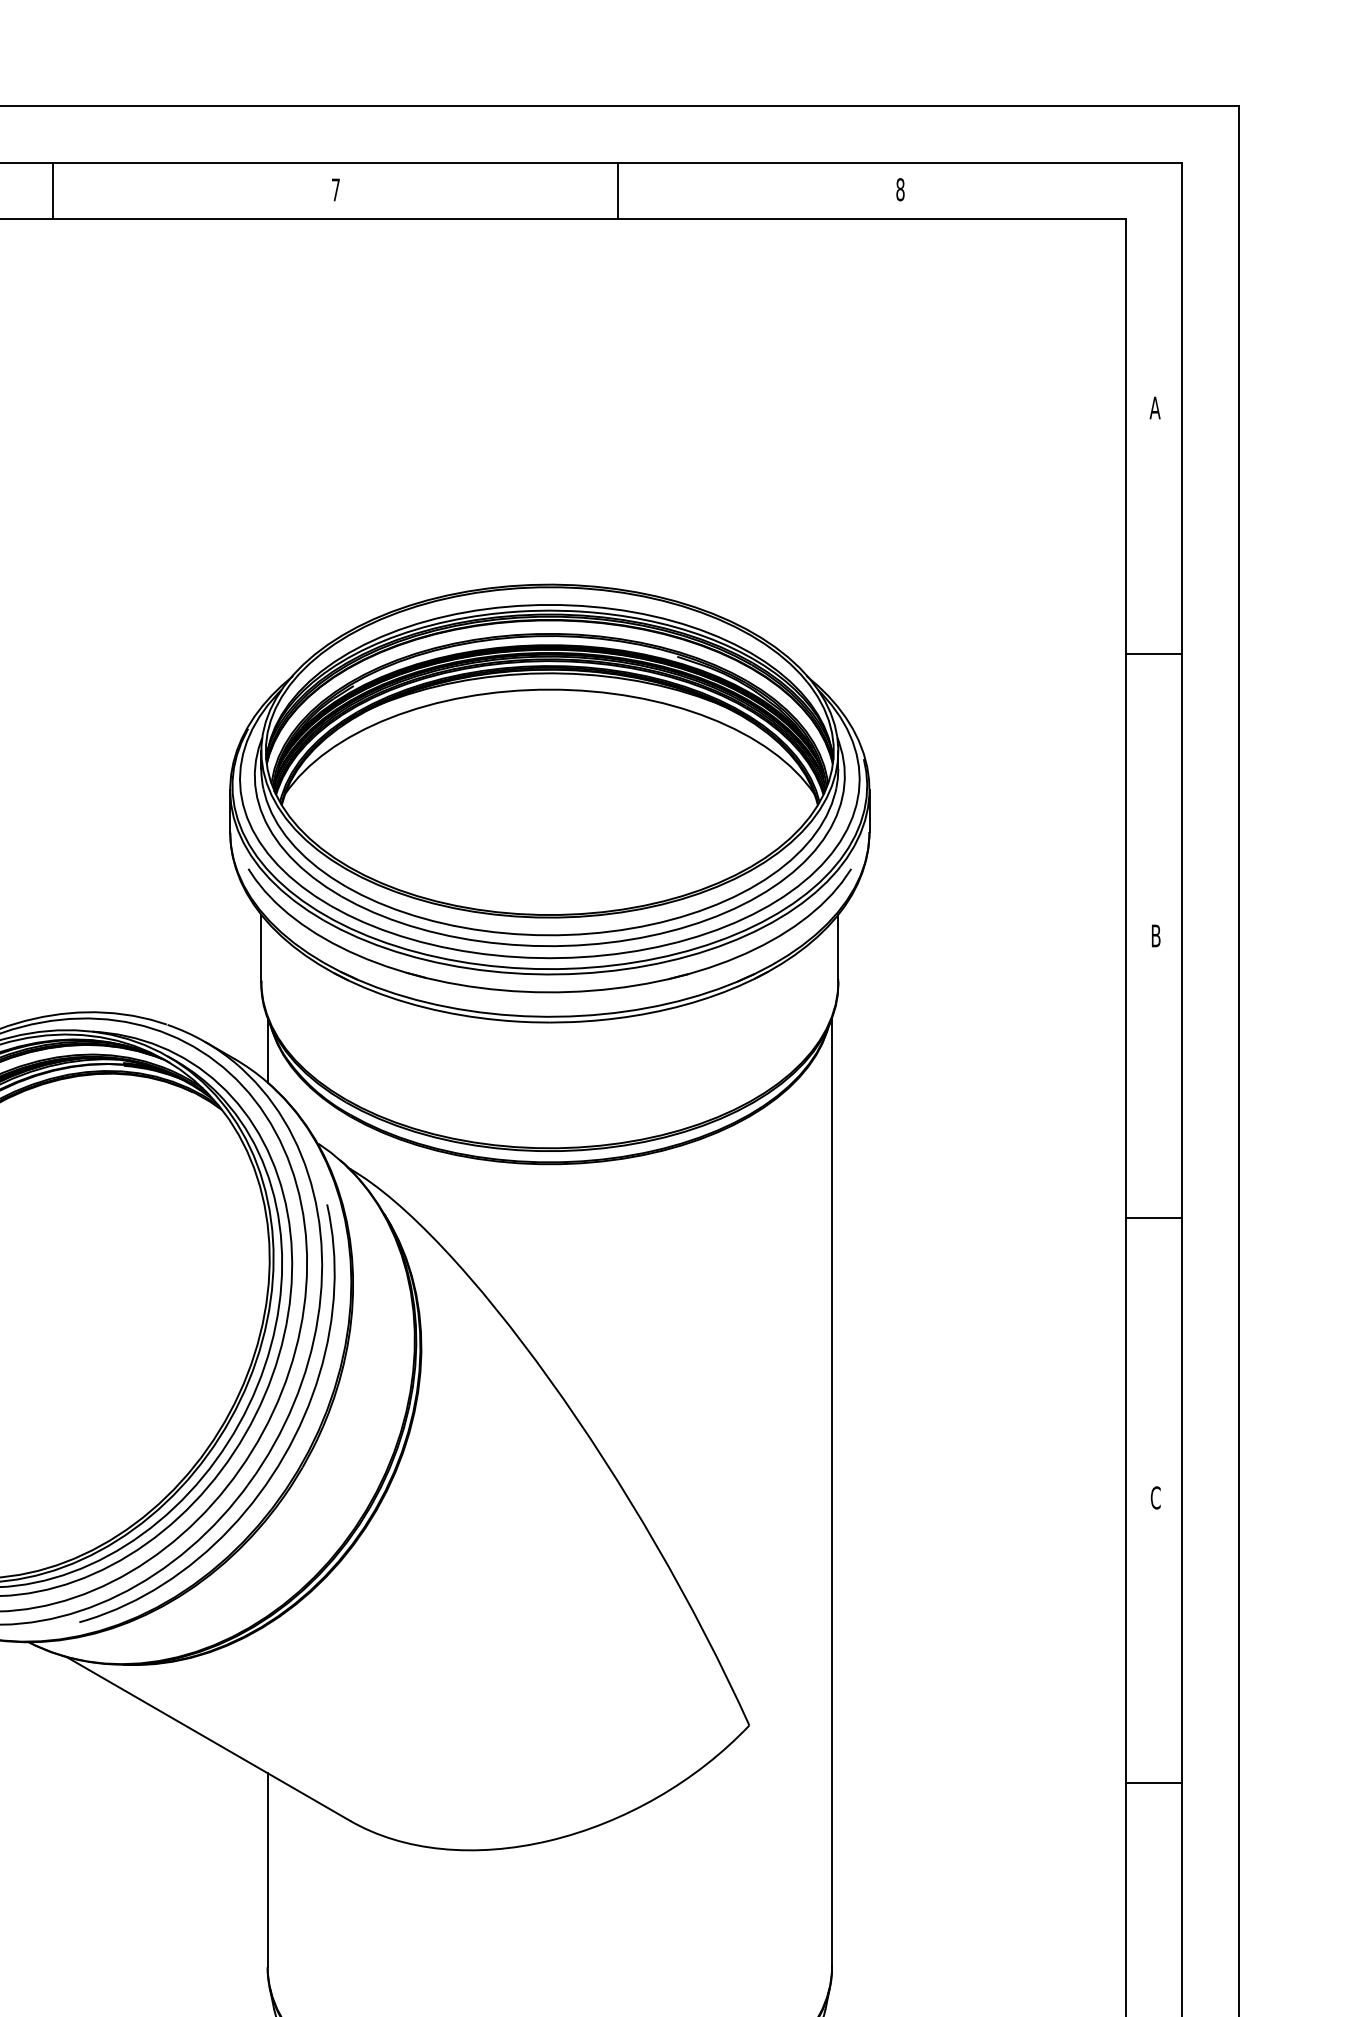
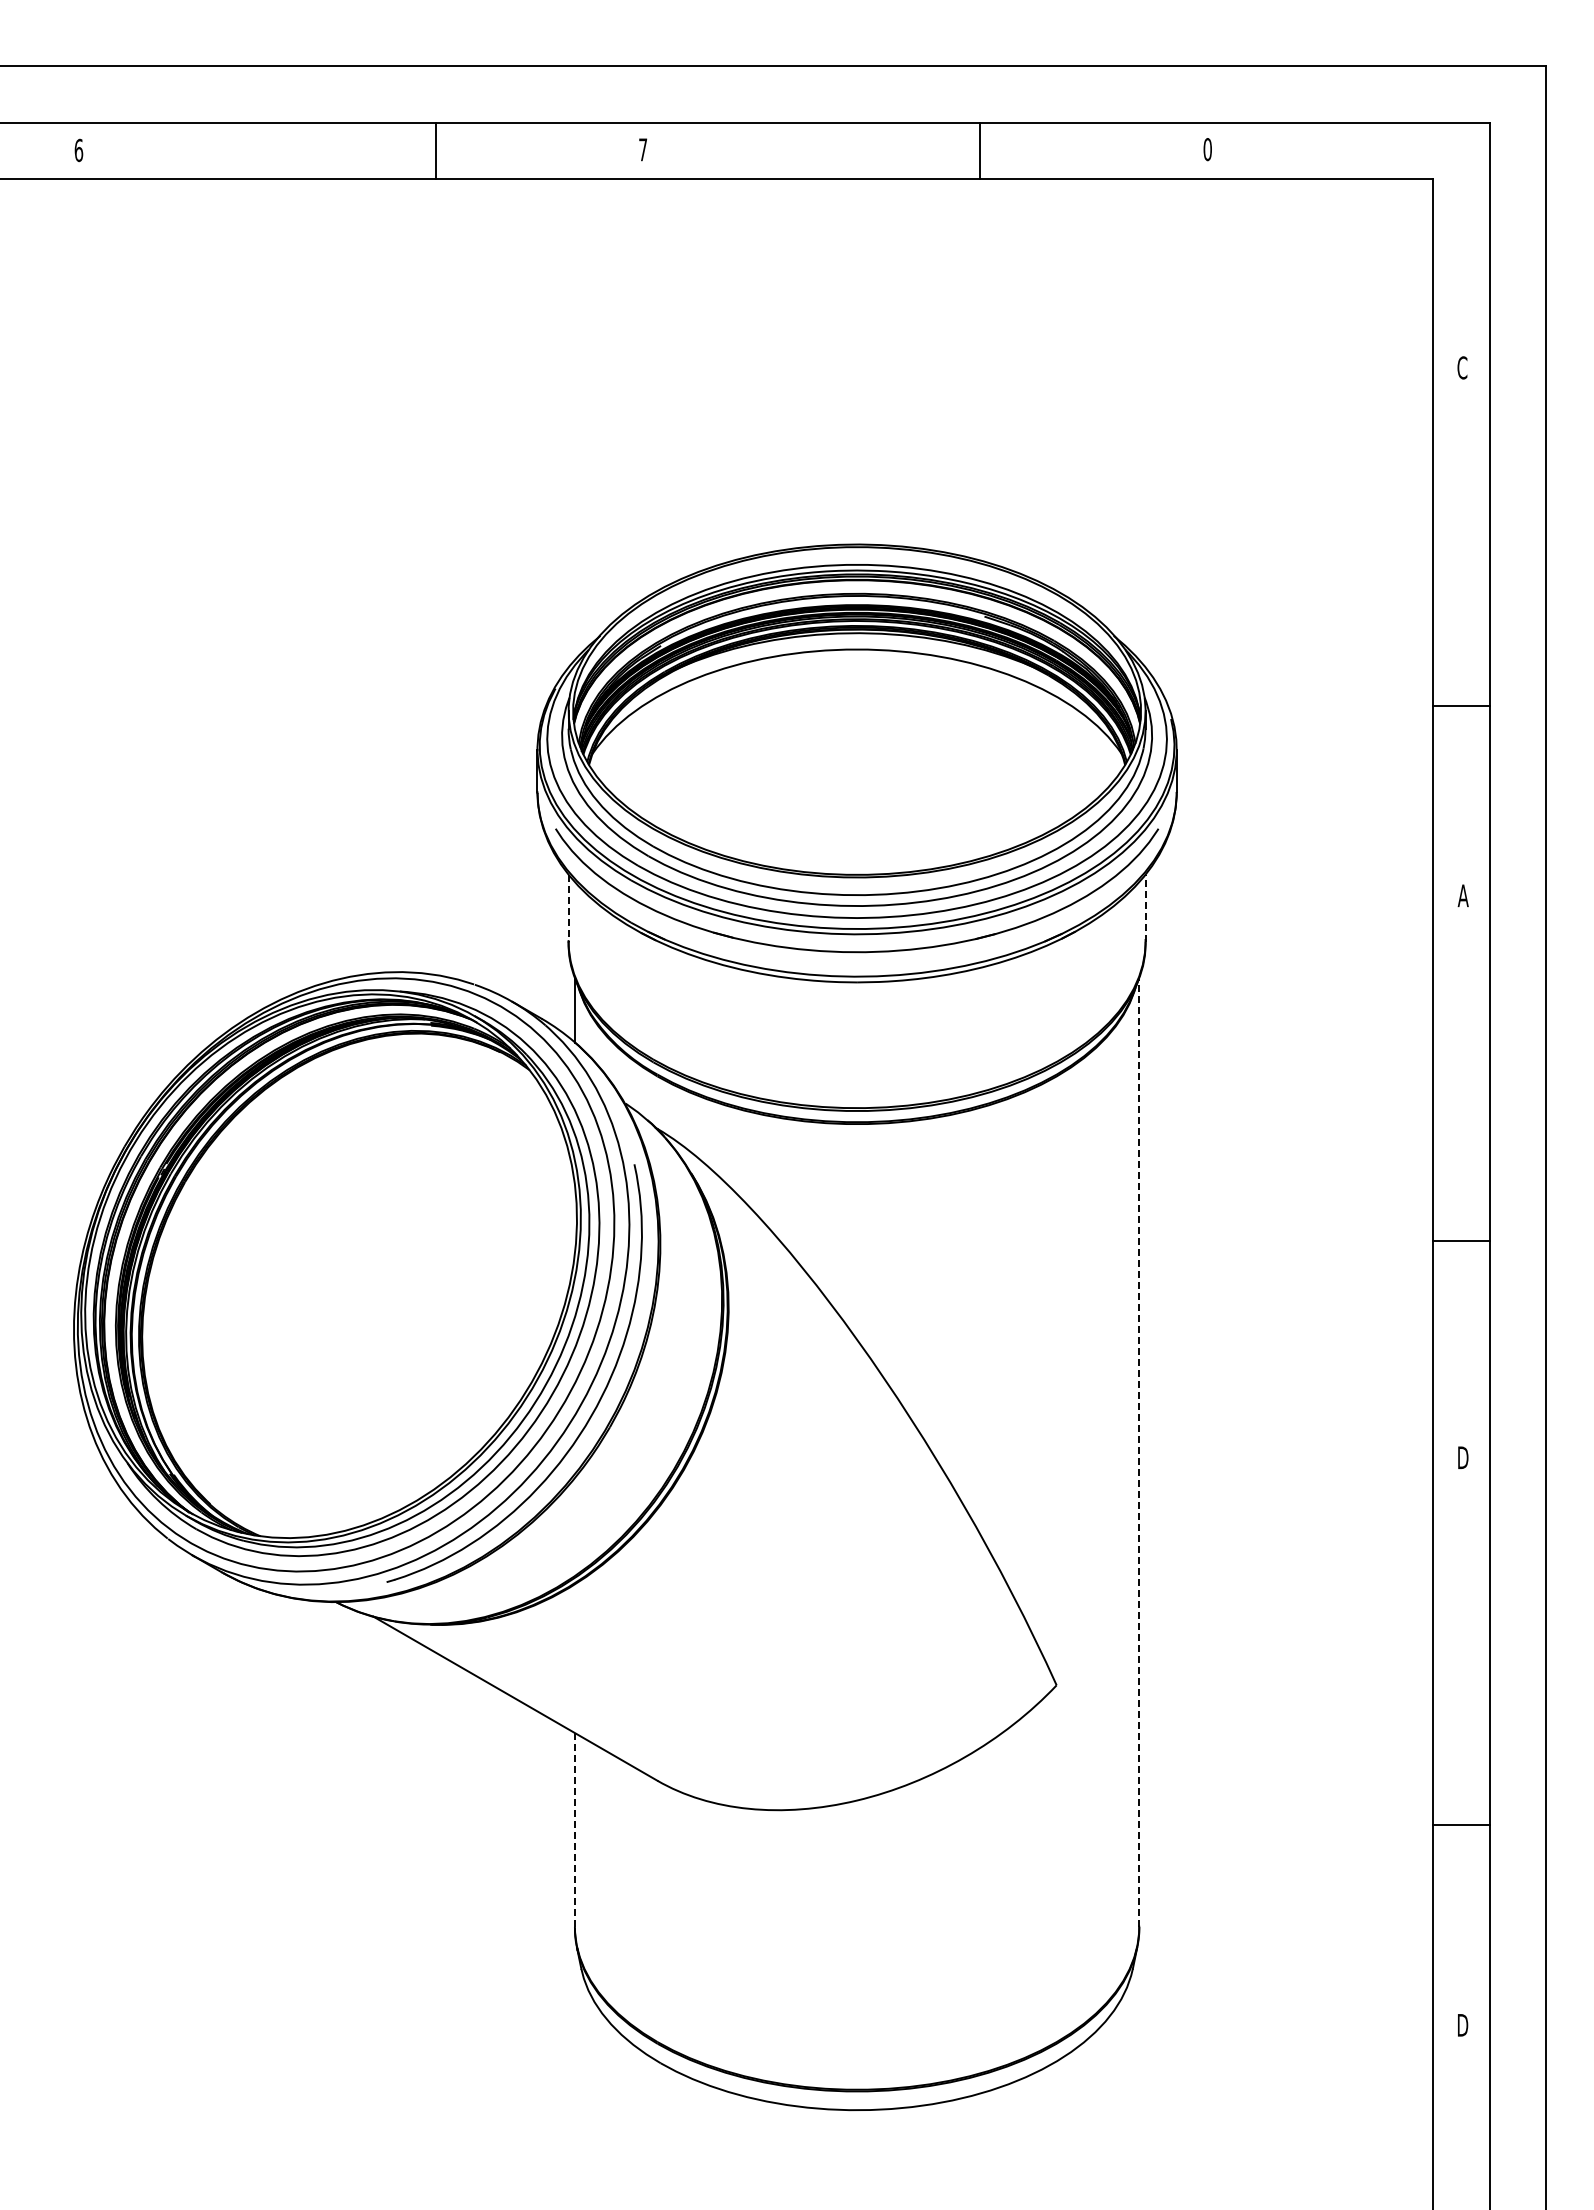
text: (900, 189) -> (1207, 149), 8 -> 0
line: (53, 190) -> (435, 150), moved
line: (618, 190) -> (980, 150), moved
text: (1155, 407) -> (1462, 367), A -> C
line: (1154, 653) -> (1461, 705), moved
text: (1155, 935) -> (1462, 895), B -> A
line: (261, 948) -> (568, 908), solid -> dashed
line: (838, 948) -> (1145, 908), solid -> dashed
line: (1154, 1218) -> (1461, 1241), moved
line: (832, 1492) -> (1139, 1452), solid -> dashed
text: (1156, 1497) -> (1463, 1457), C -> D
line: (1154, 1782) -> (1461, 1824), moved
line: (267, 1869) -> (574, 1829), solid -> dashed

